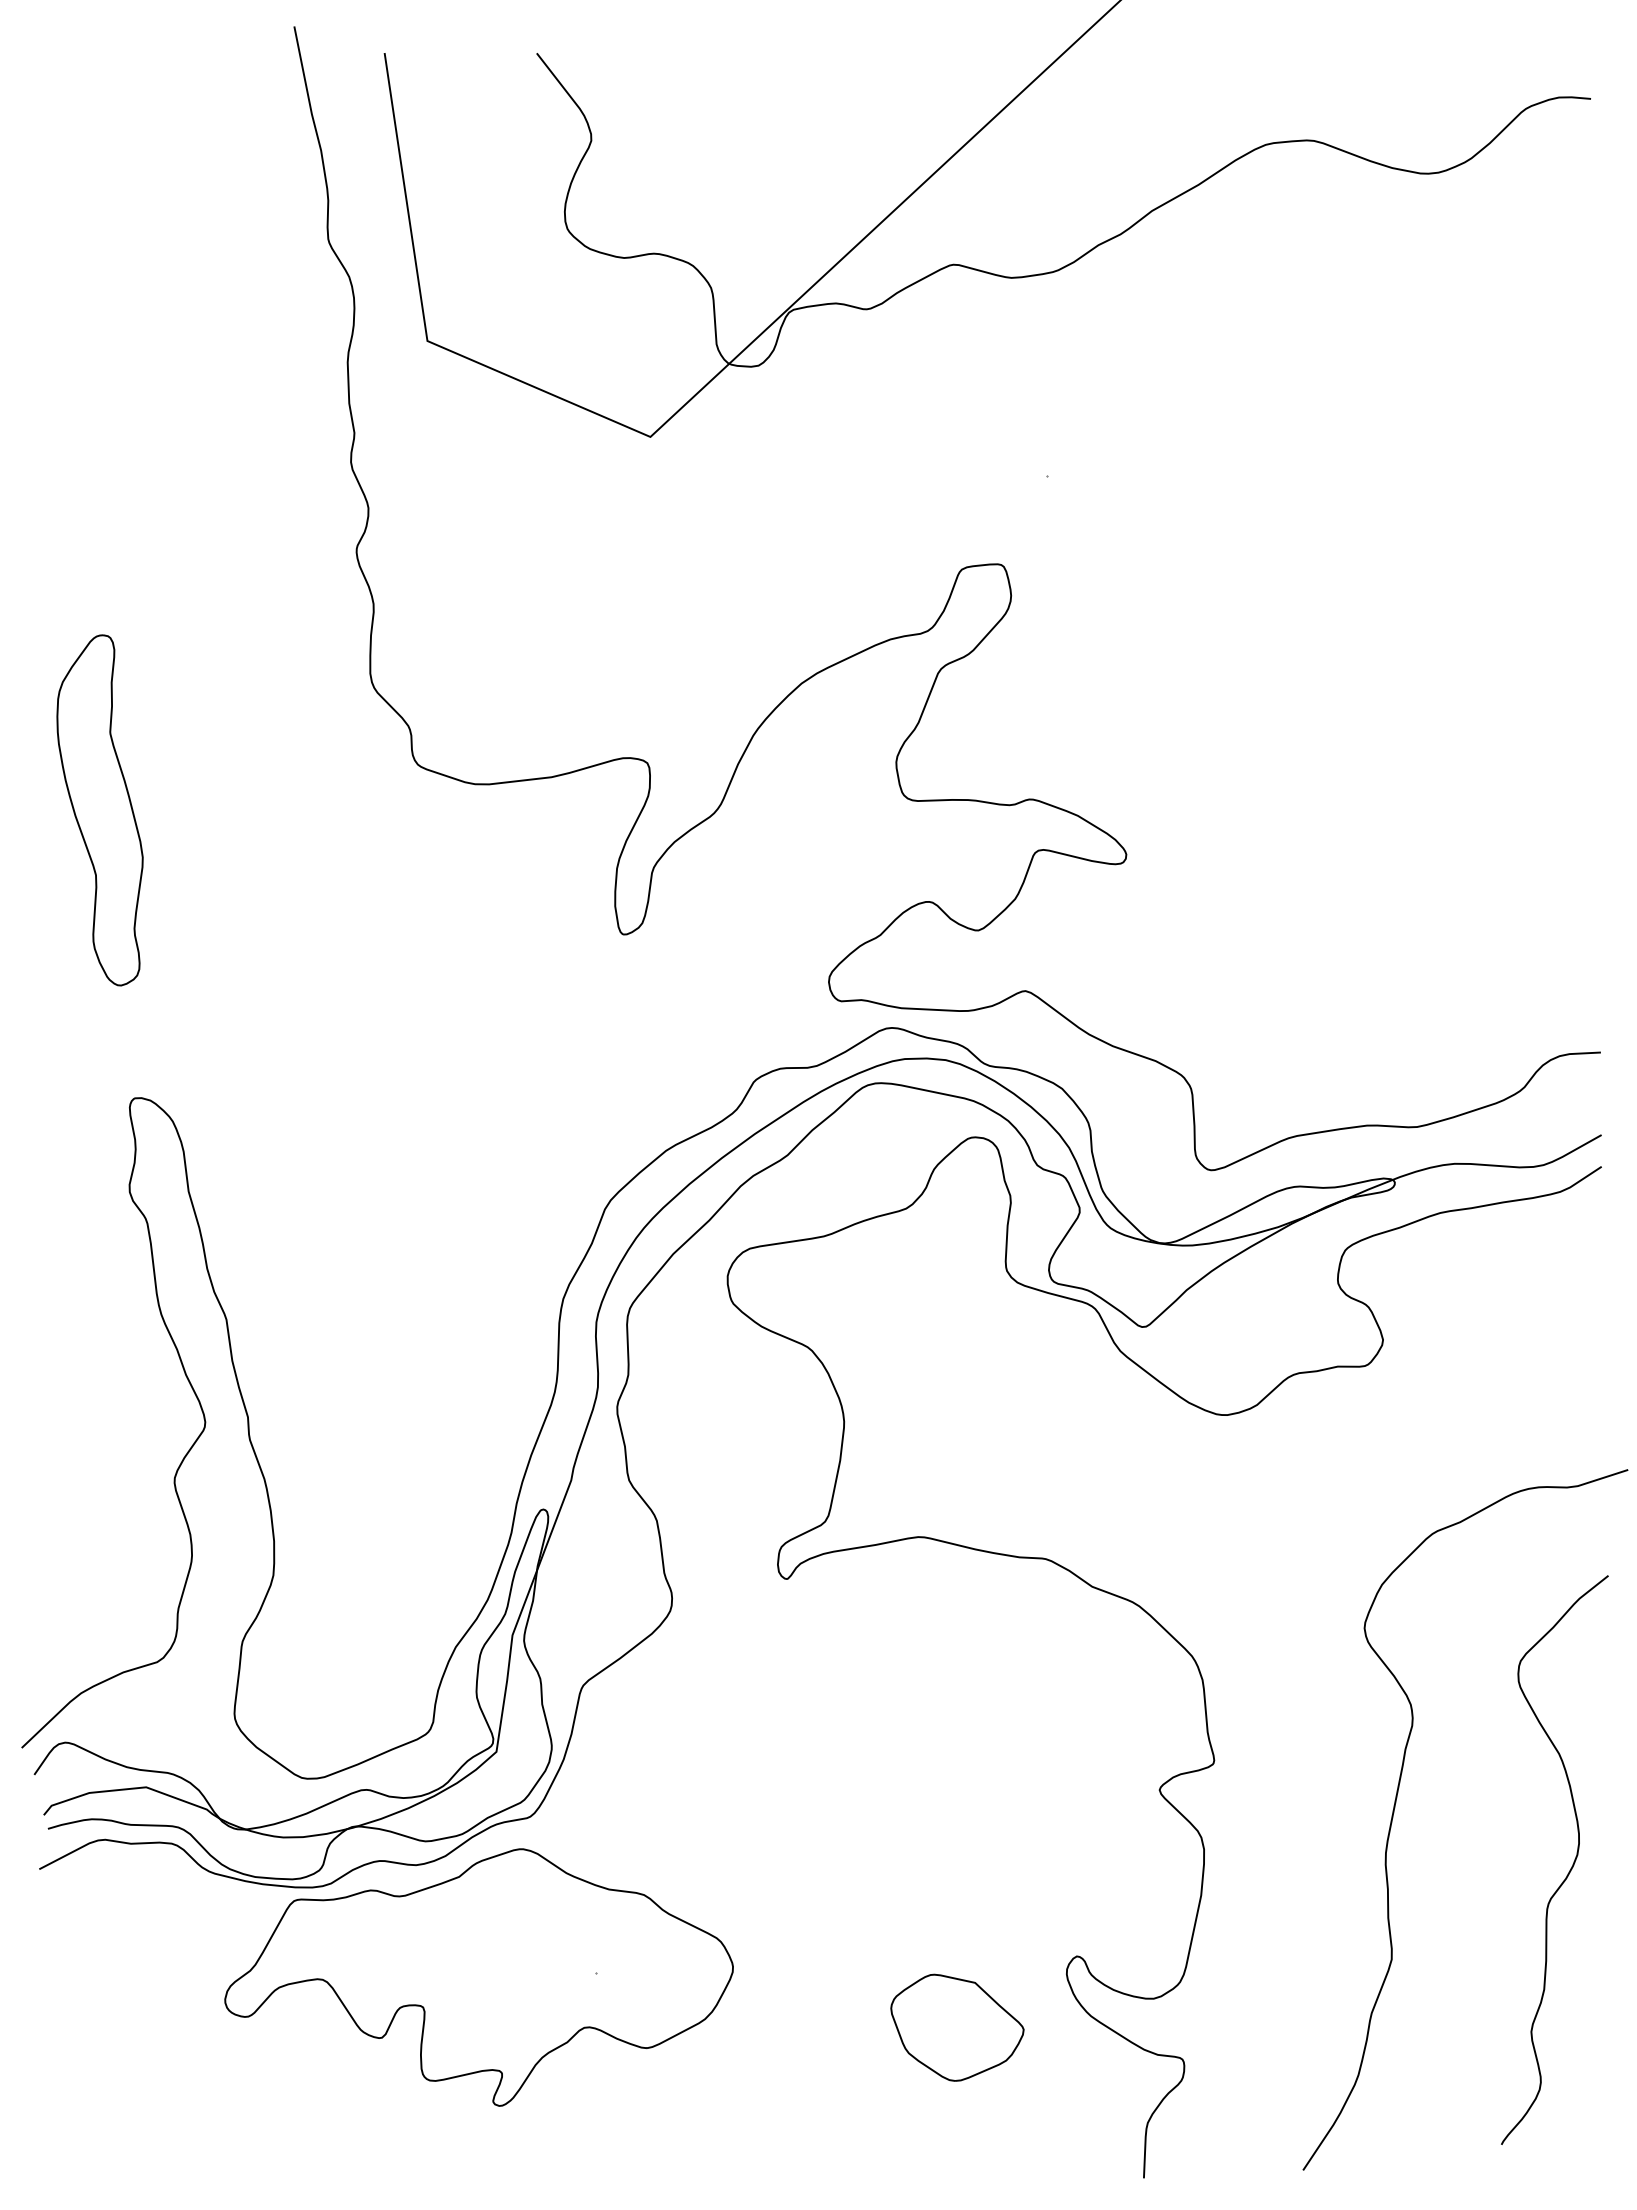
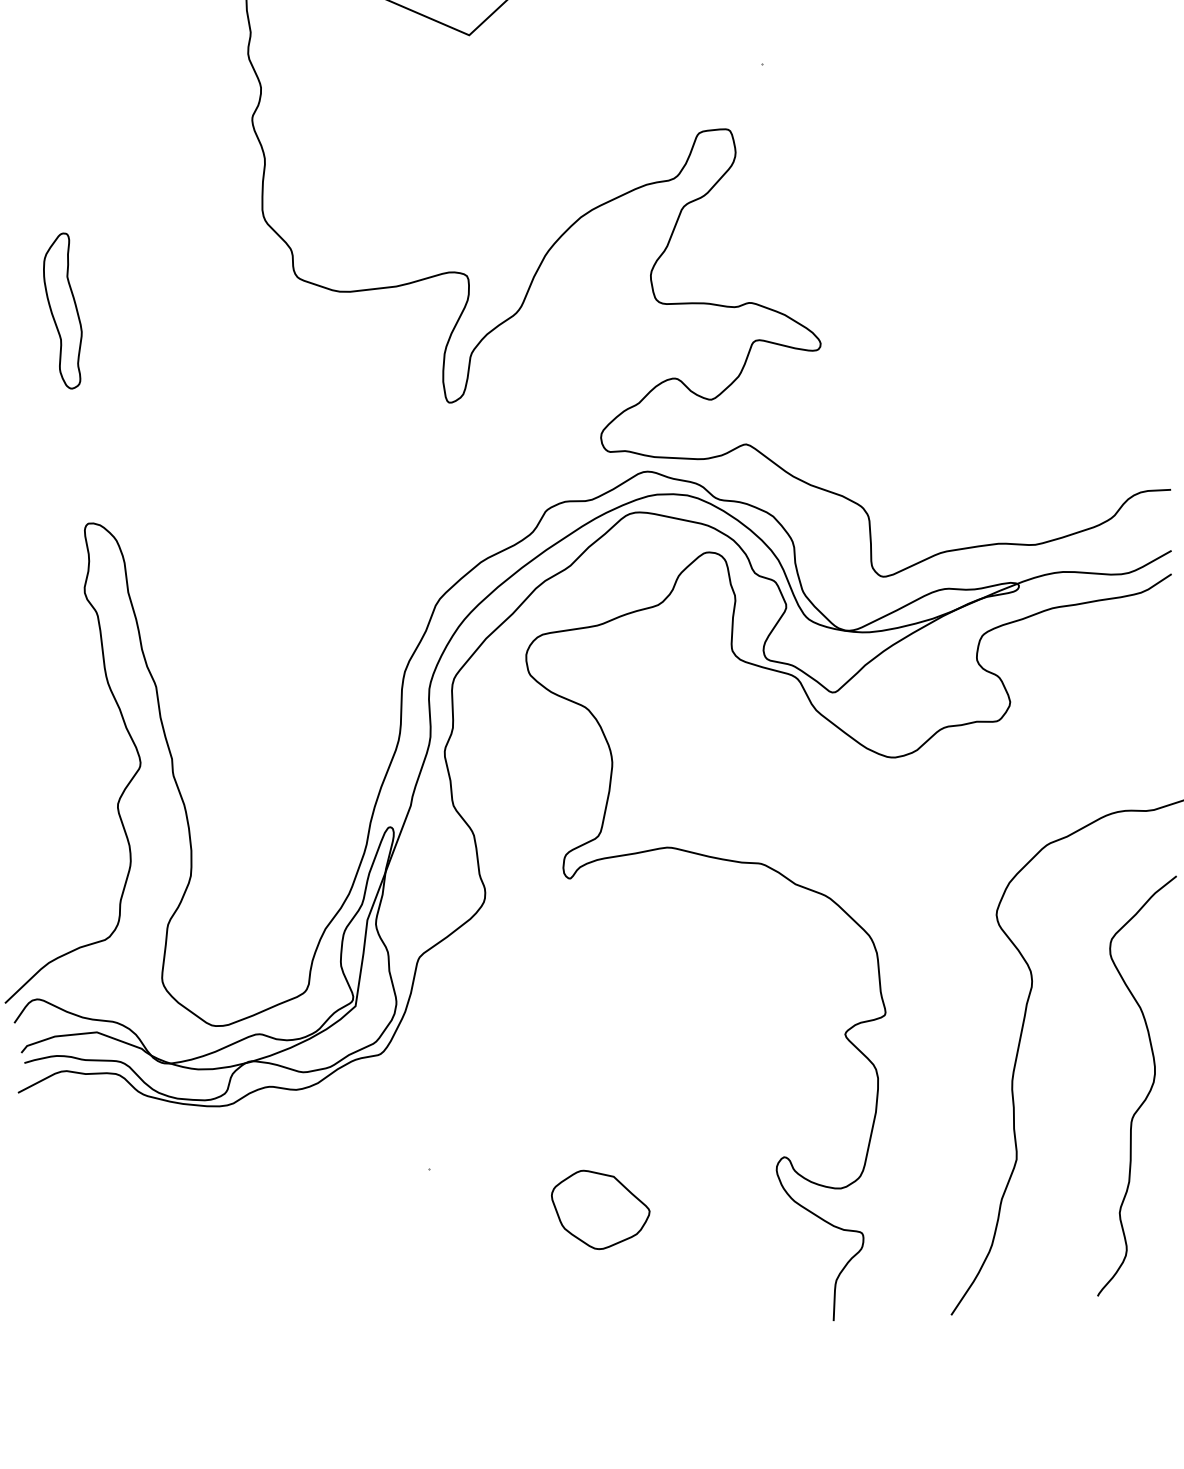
part: (99, 810) -> (62, 311), size x0.6
part: (478, 1977) -> (342, 1172), removed
part: (957, 2027) -> (600, 1209), moved

